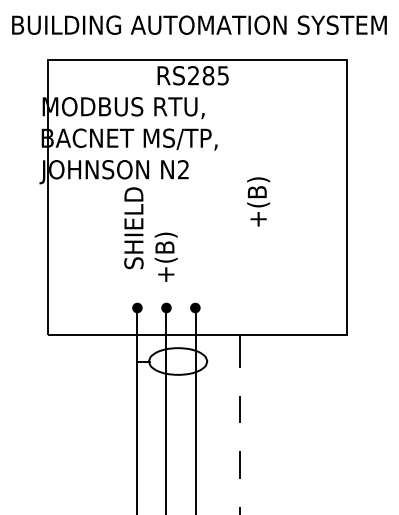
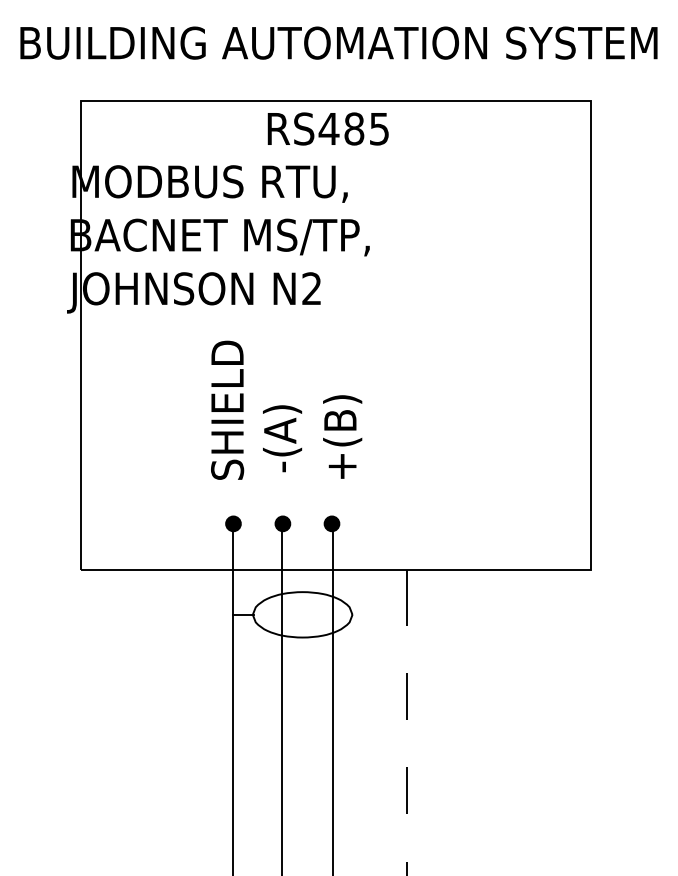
text: (193, 75) -> (328, 128), RS285 -> RS485
text: (258, 201) -> (342, 436), moved
text: (133, 228) -> (226, 410), moved
text: (165, 256) -> (281, 436), +(B) -> -(A)

